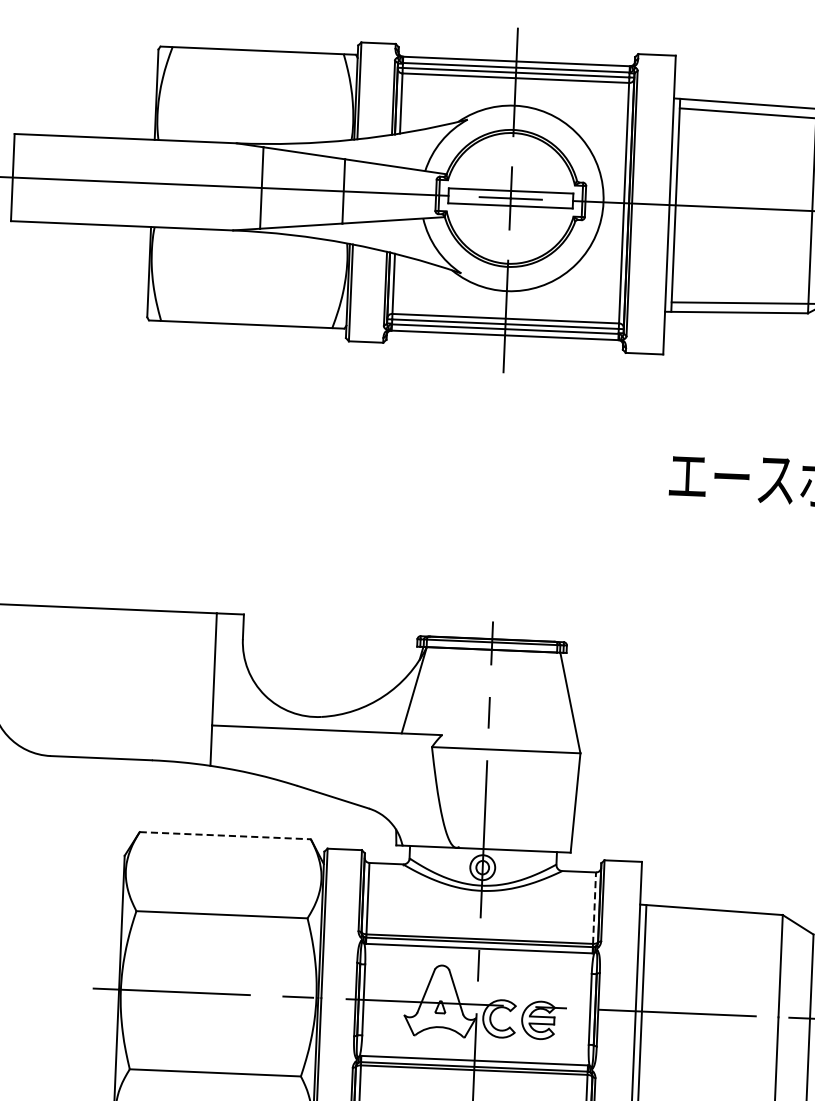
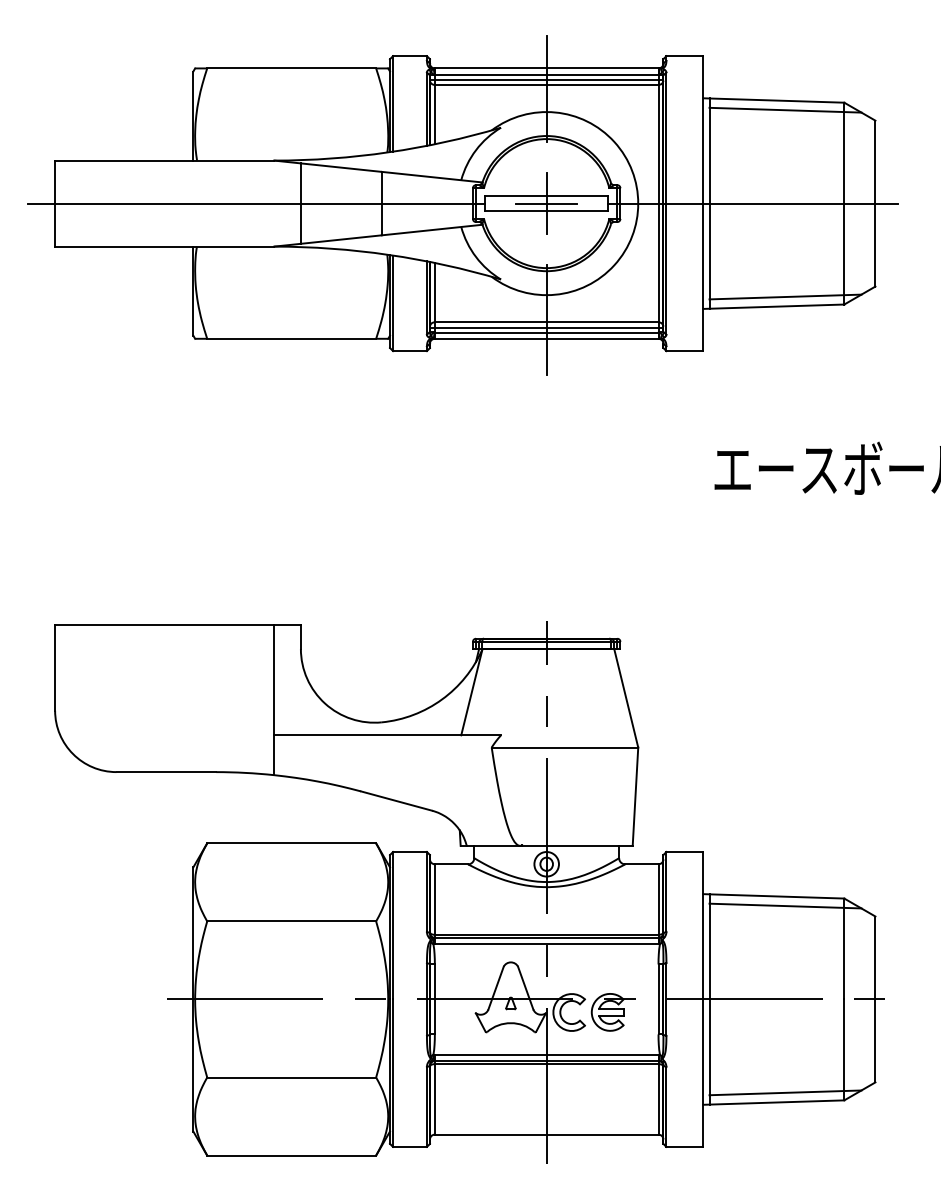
line: (226, 835) -> (292, 843), dashed -> solid
line: (594, 908) -> (658, 899), dashed -> solid
line: (722, 919) -> (785, 905), added

